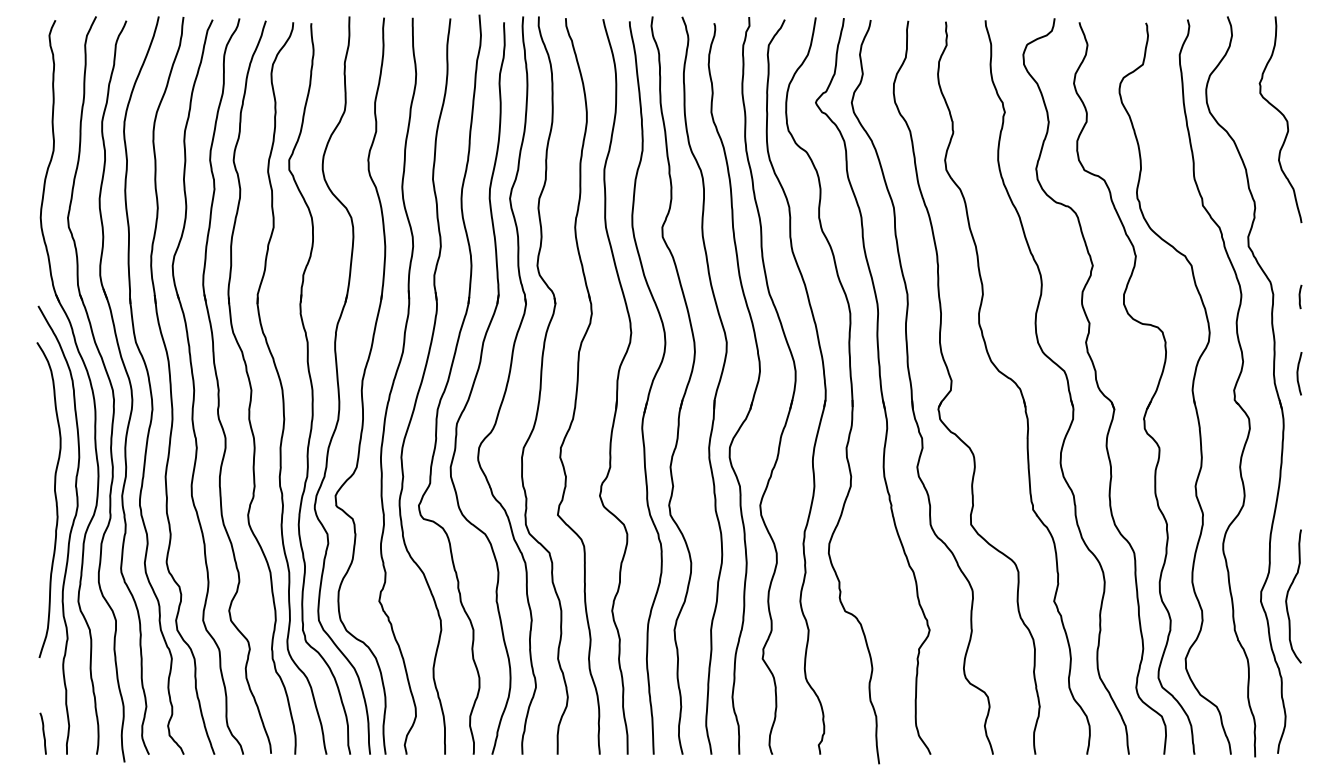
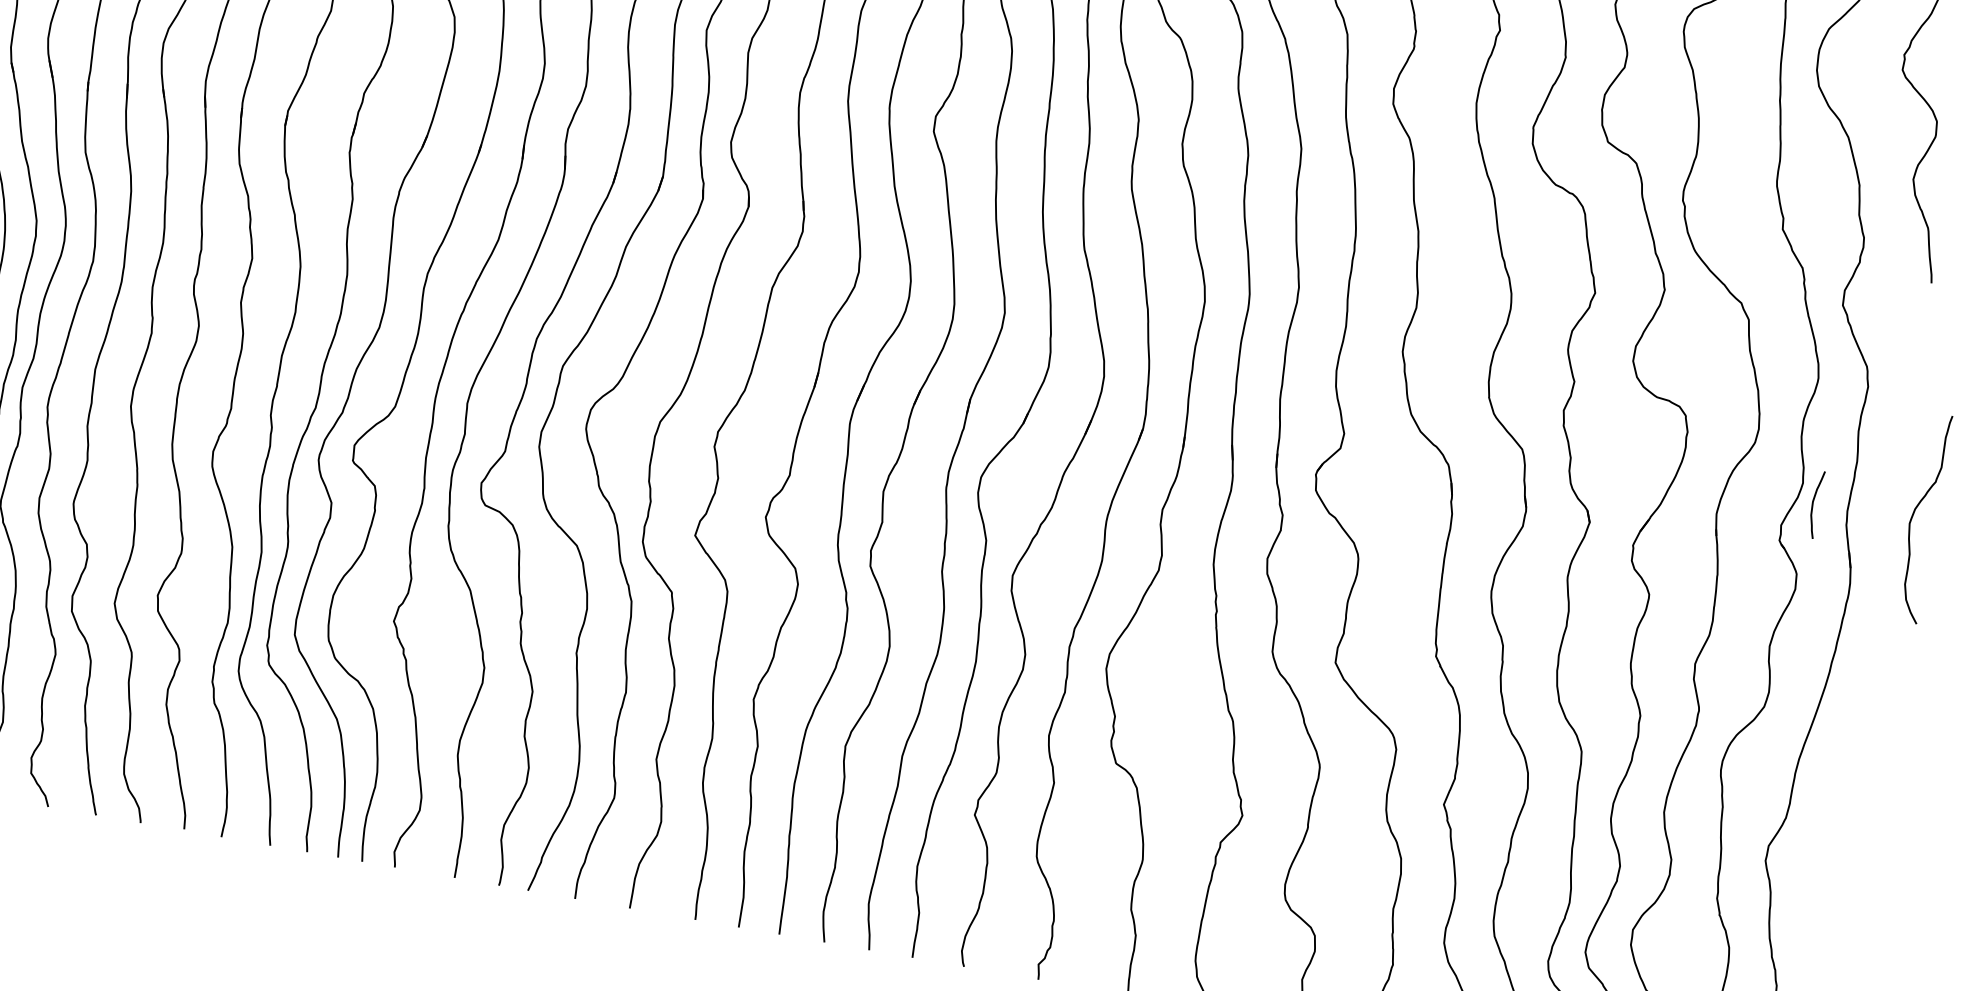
curve: (1300, 296) -> (1909, 397), removed
curve: (1298, 373) -> (1814, 504), moved
curve: (1288, 595) -> (1915, 515), moved

